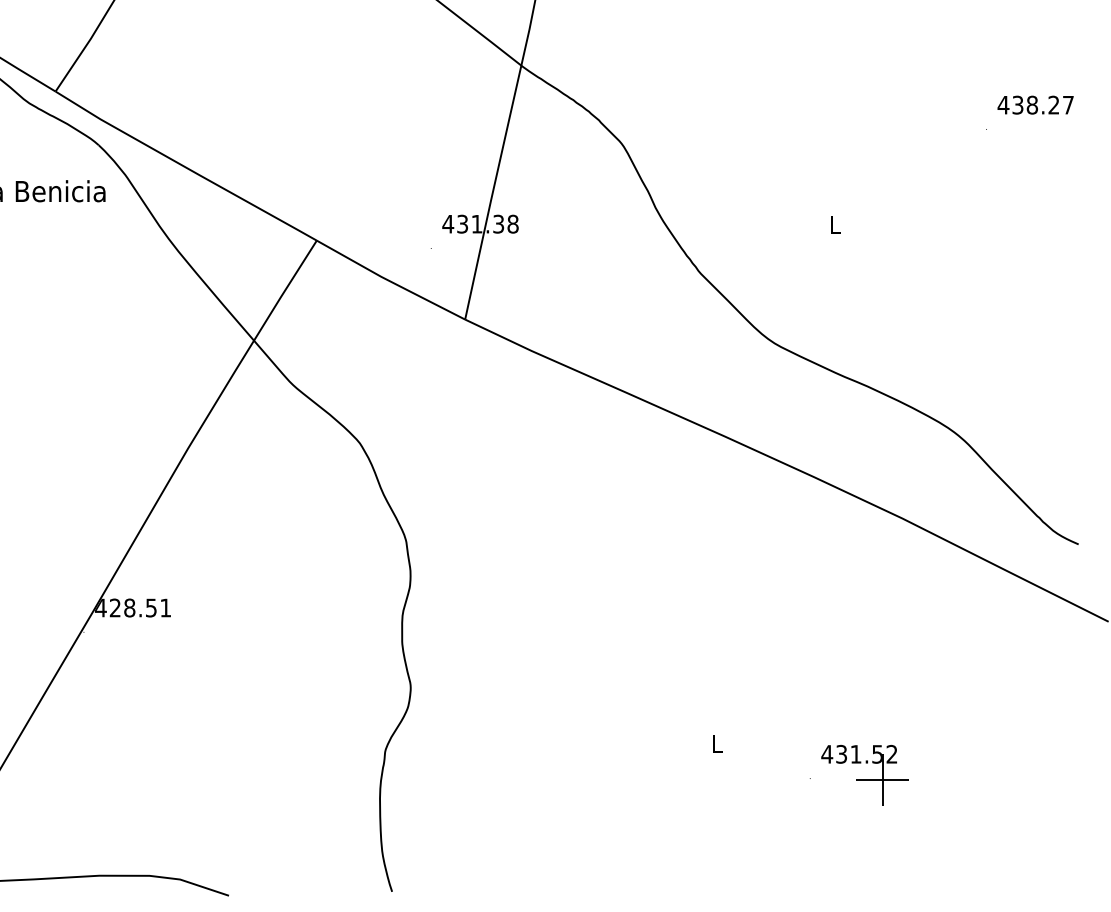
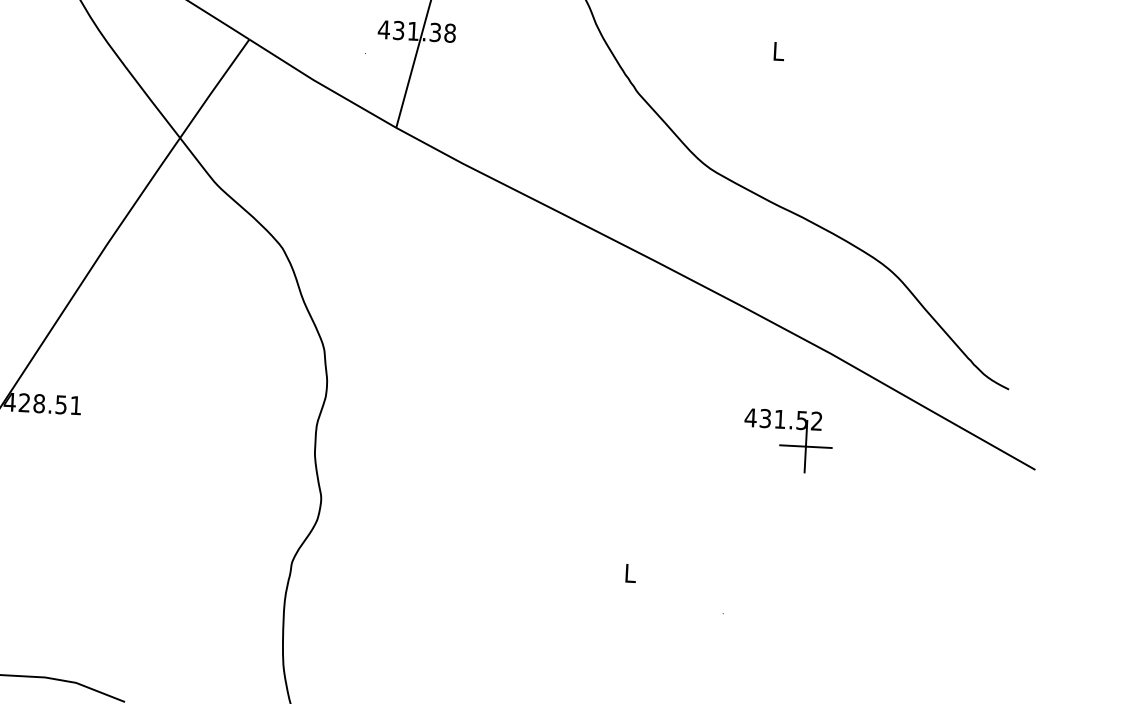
part: (864, 775) -> (787, 441), moved

